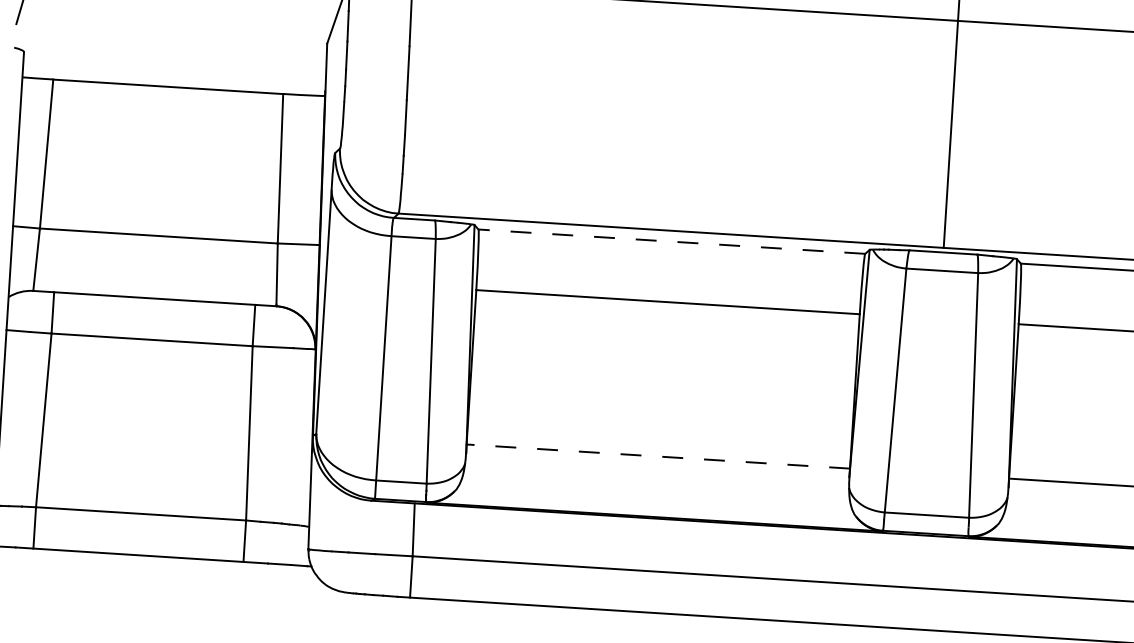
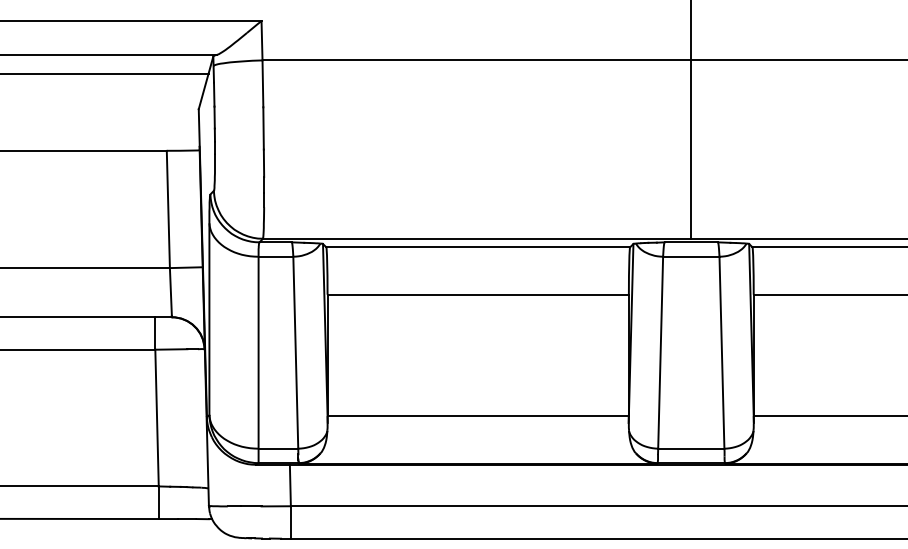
line: (672, 241) -> (478, 247), dashed -> solid
line: (658, 457) -> (478, 416), dashed -> solid

